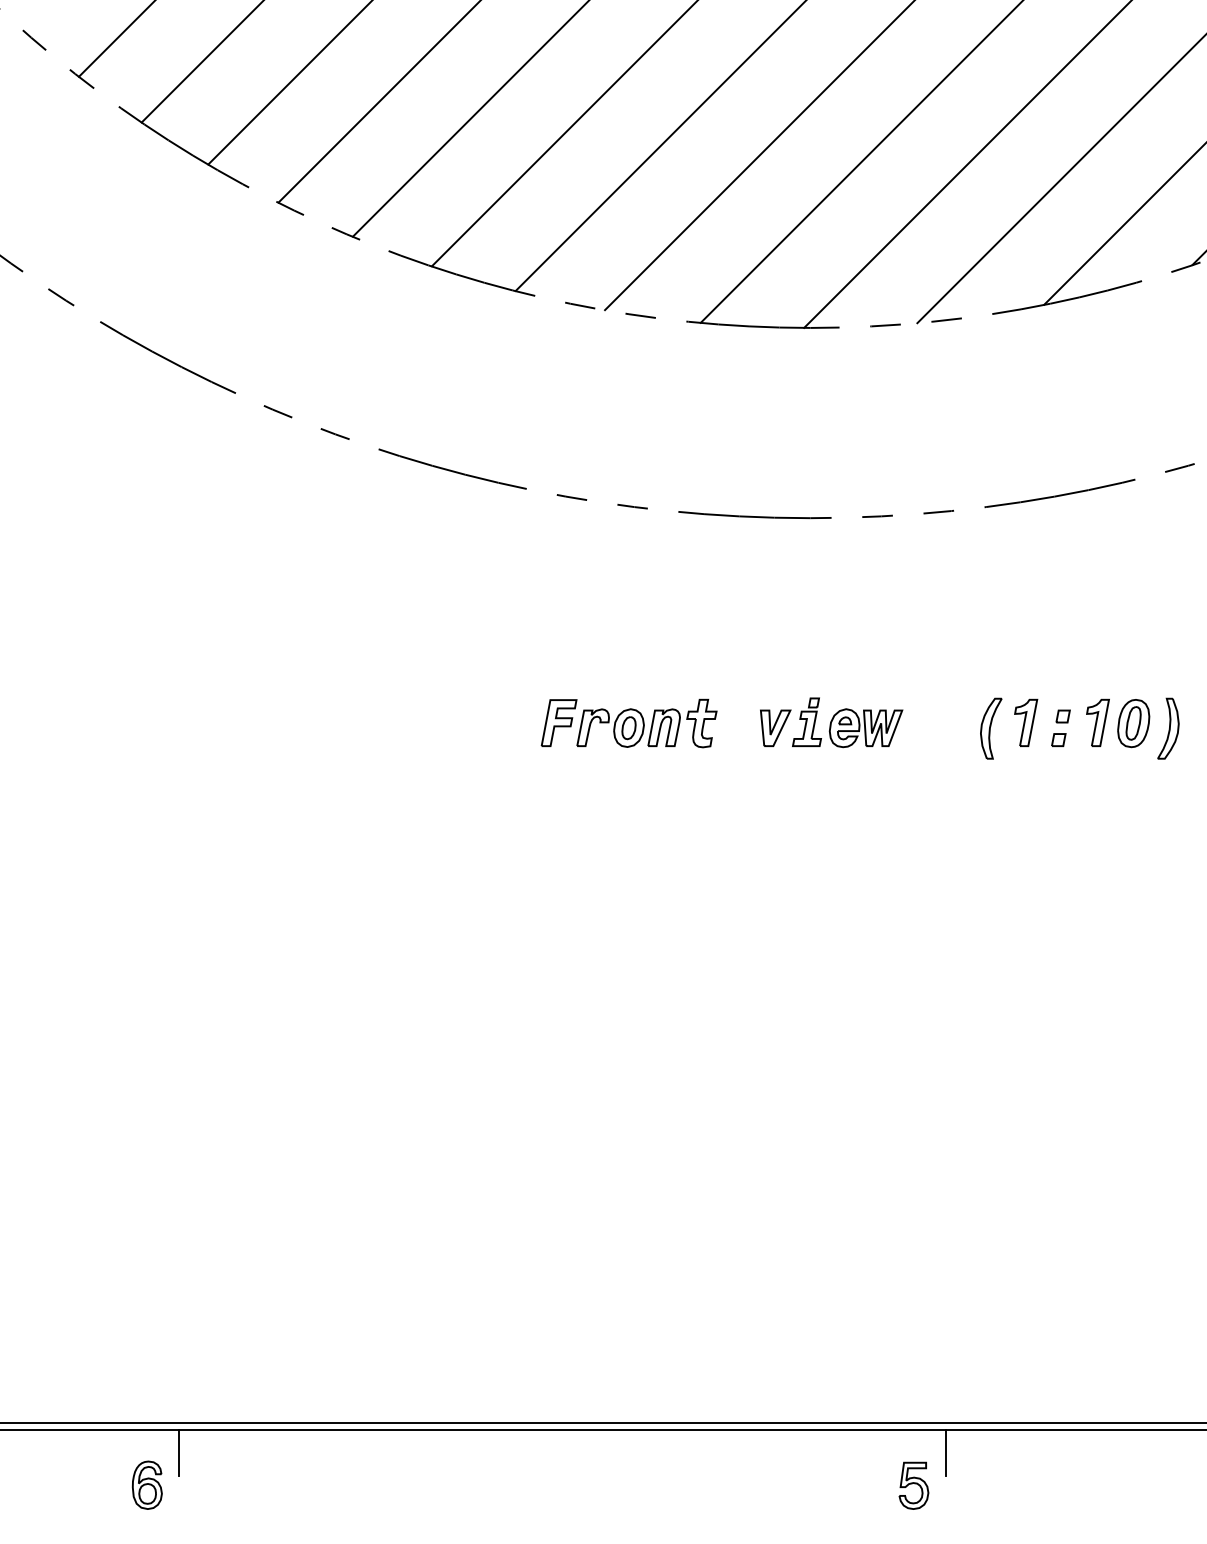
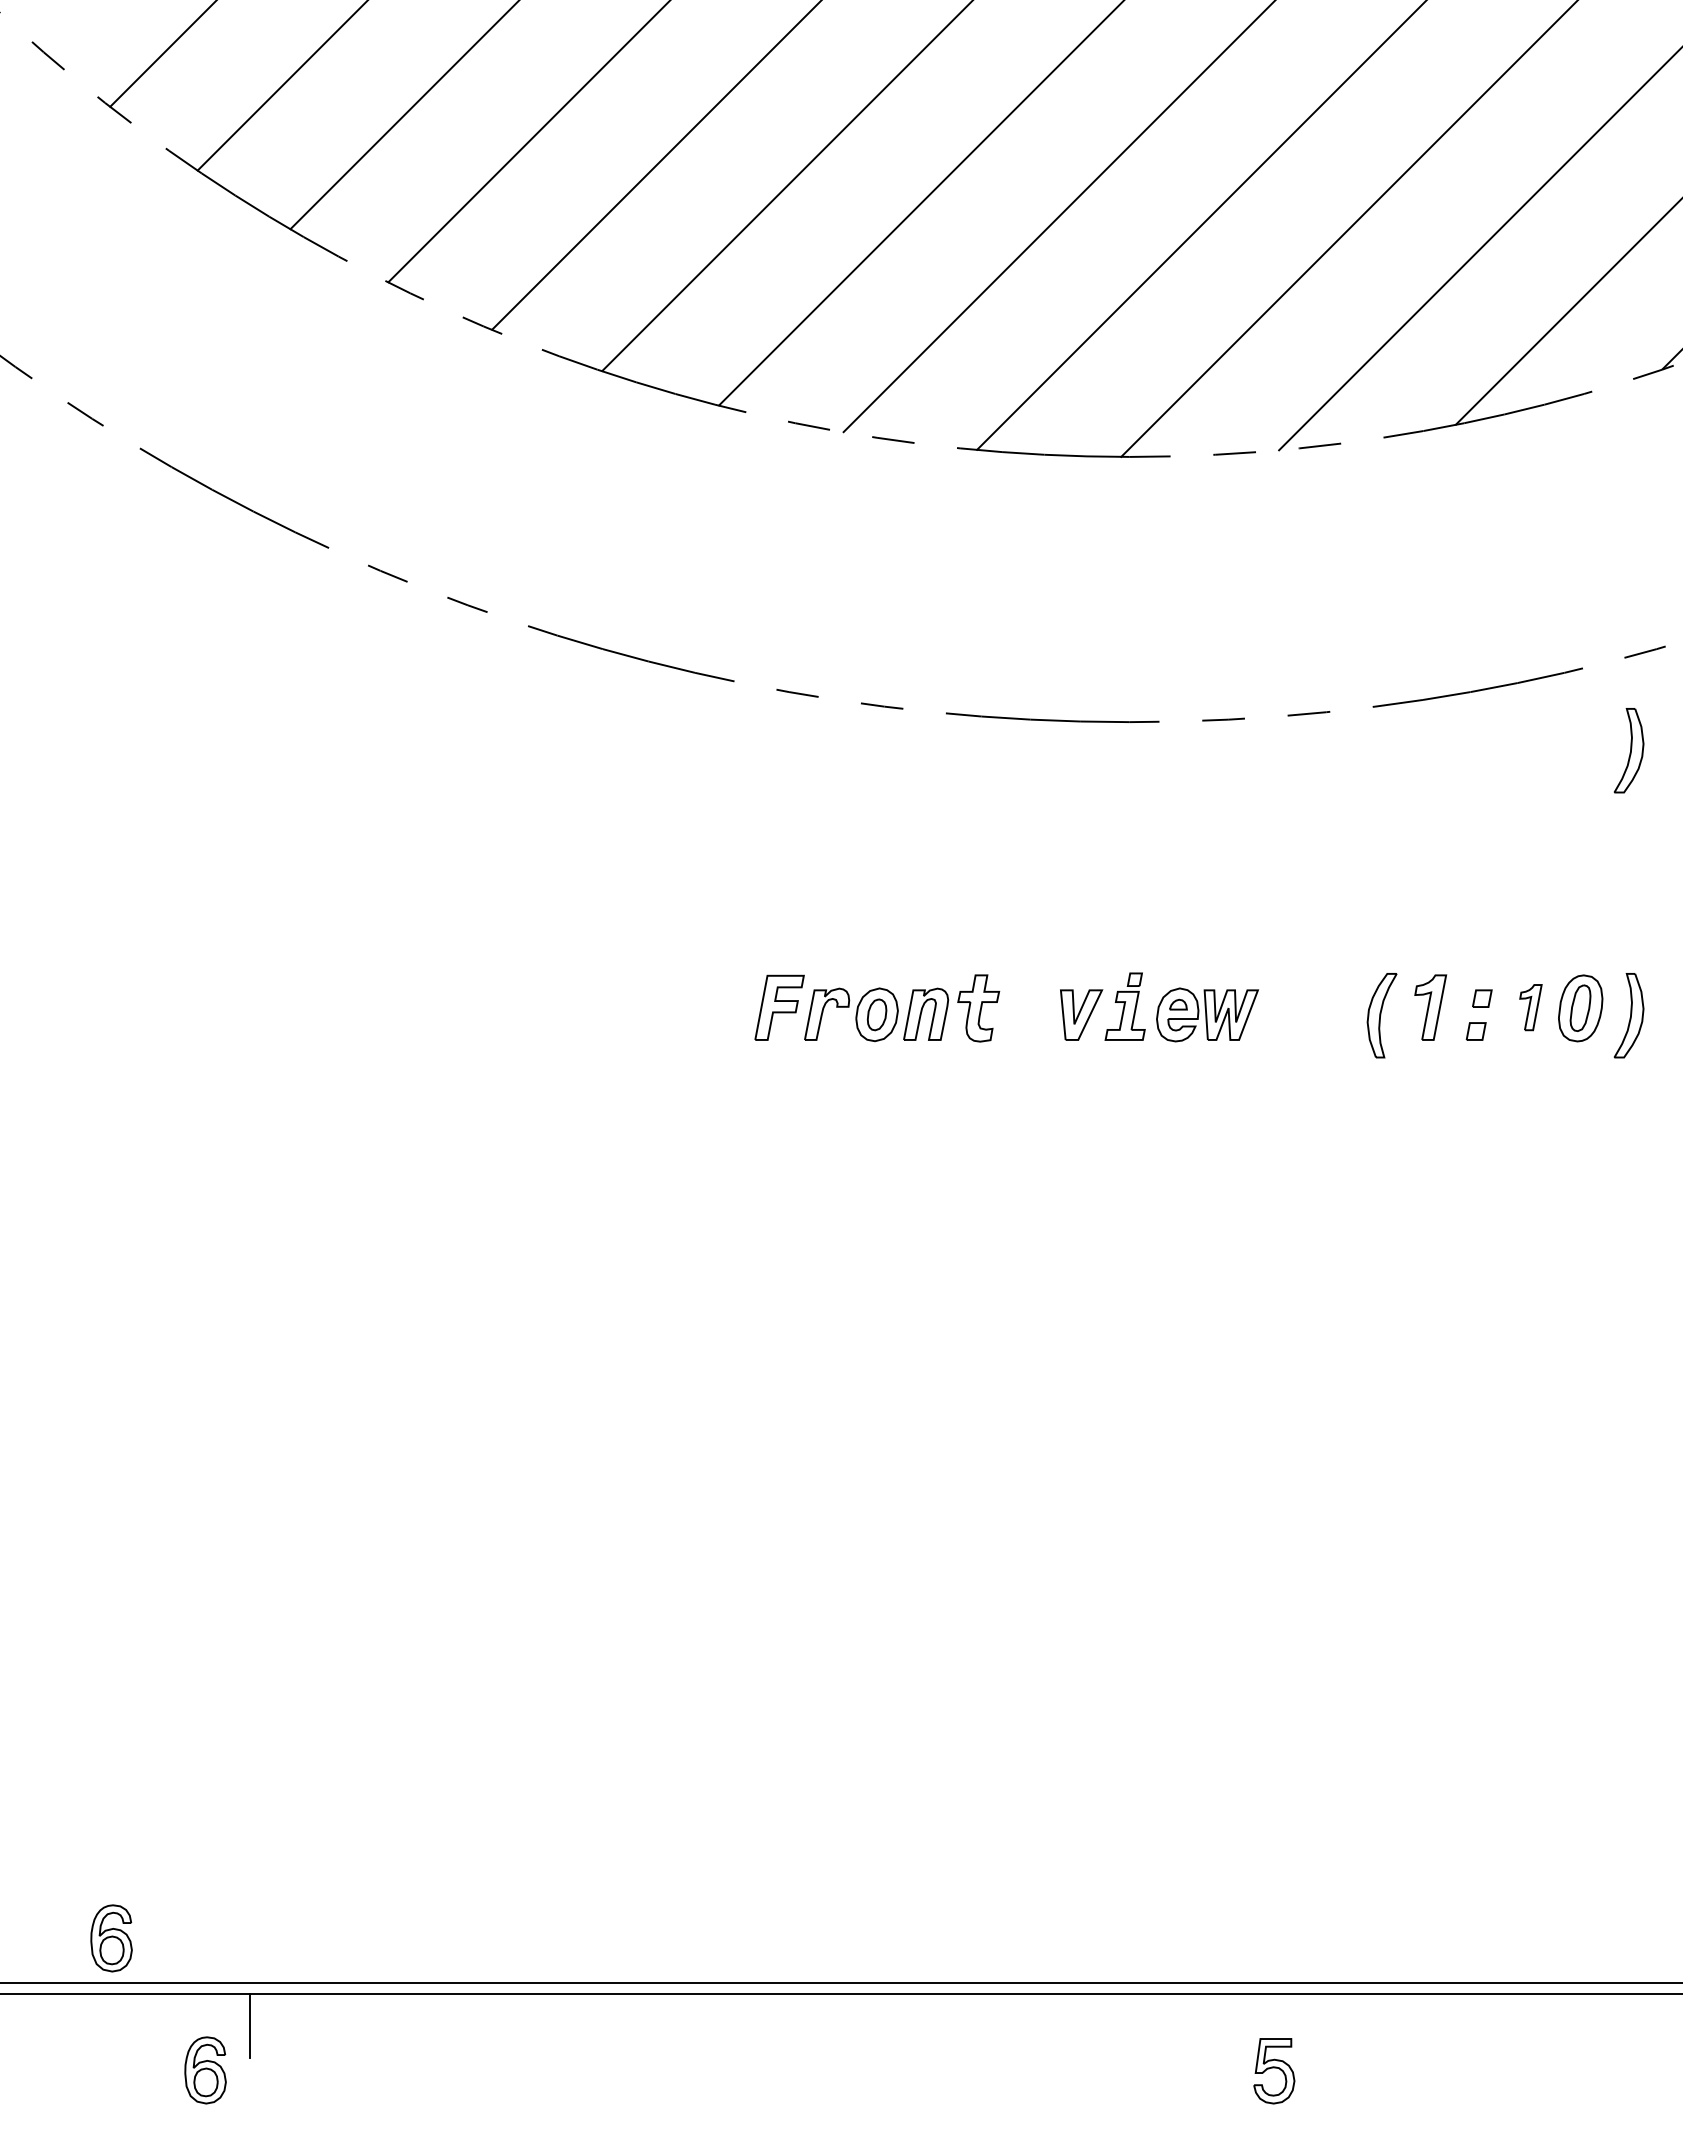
part: (1168, 538) -> (1628, 750), added
part: (1097, 722) -> (1530, 1007), size x0.7
part: (79, 1390) -> (111, 1938), added
line: (946, 1453) -> (1319, 2025), removed

